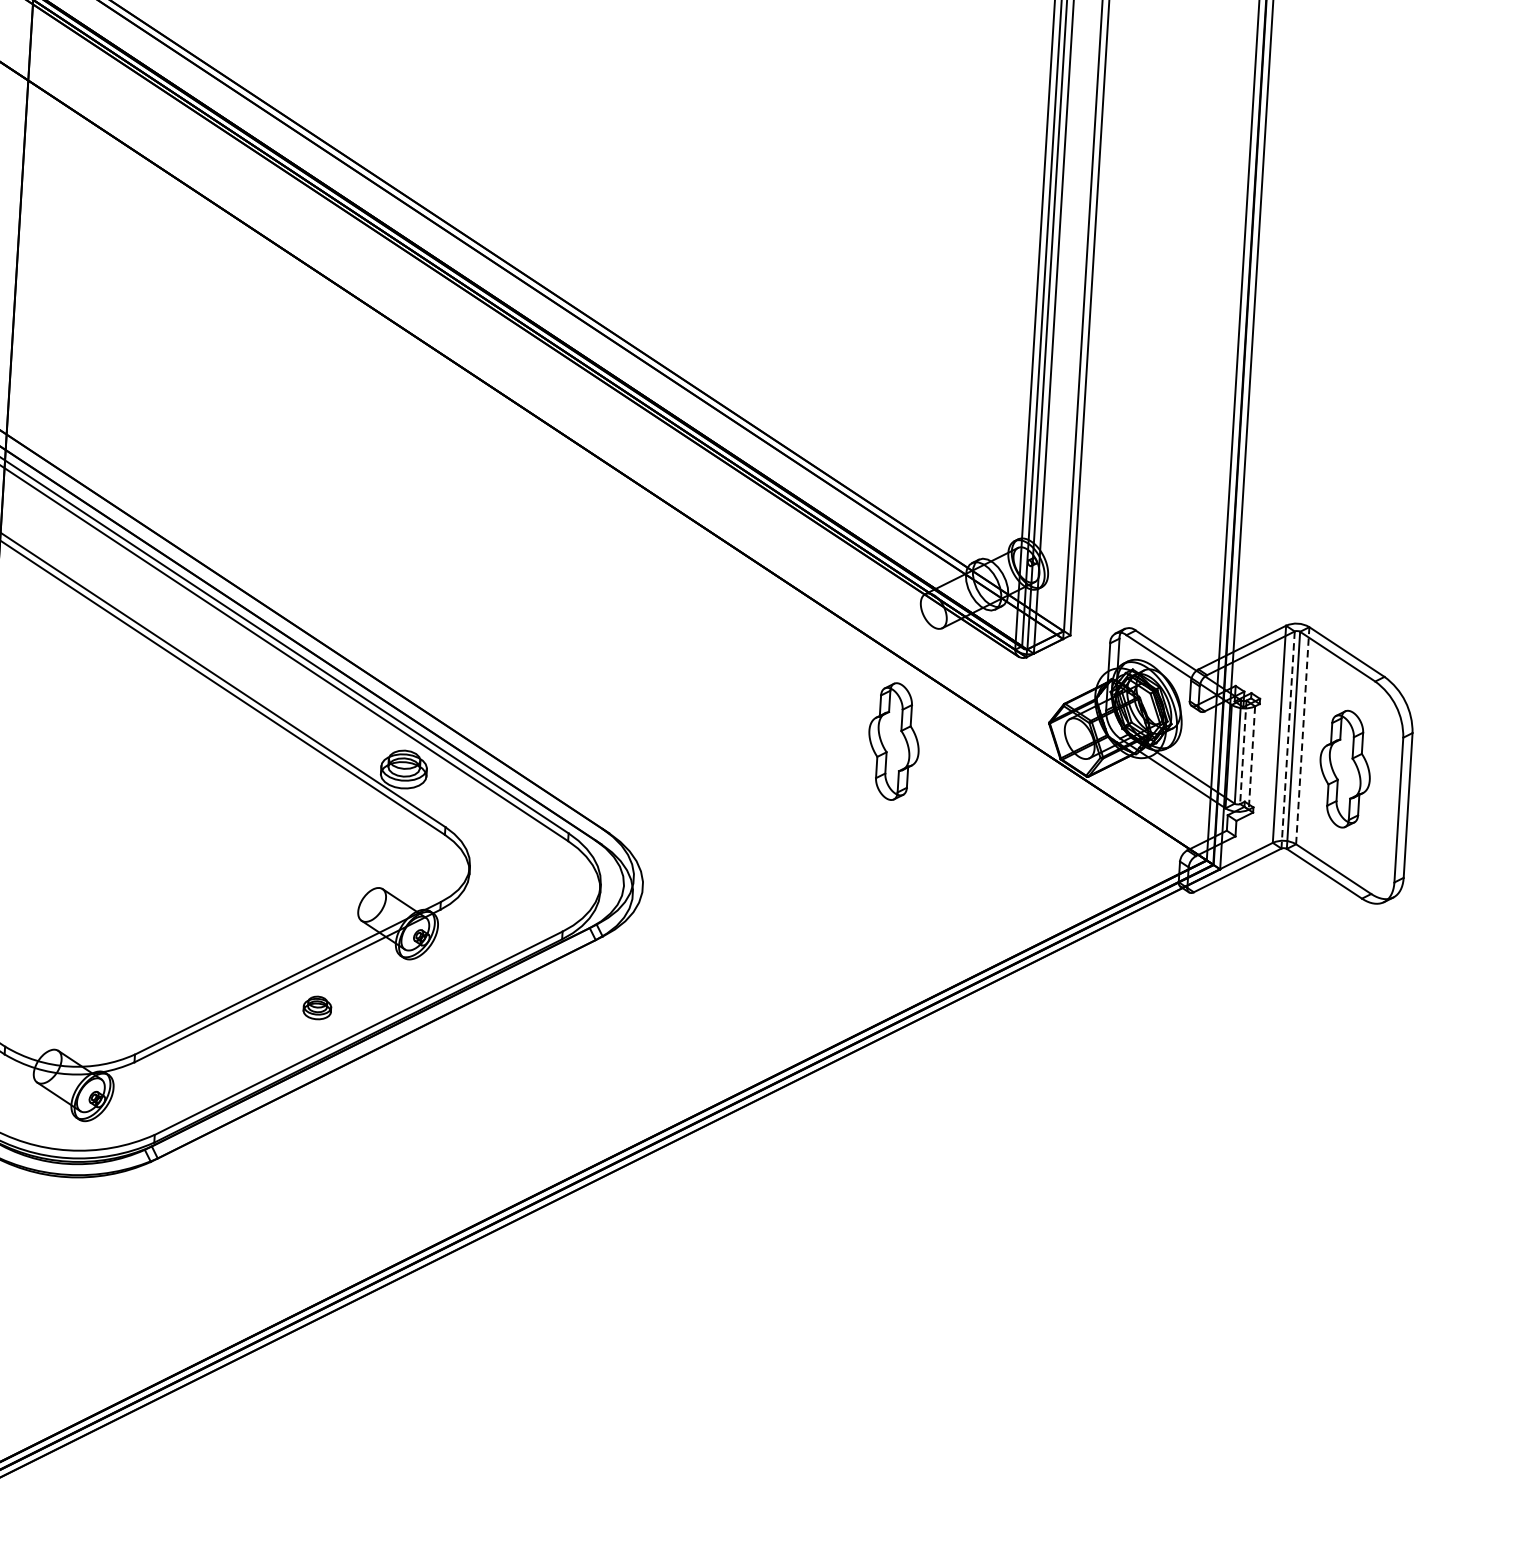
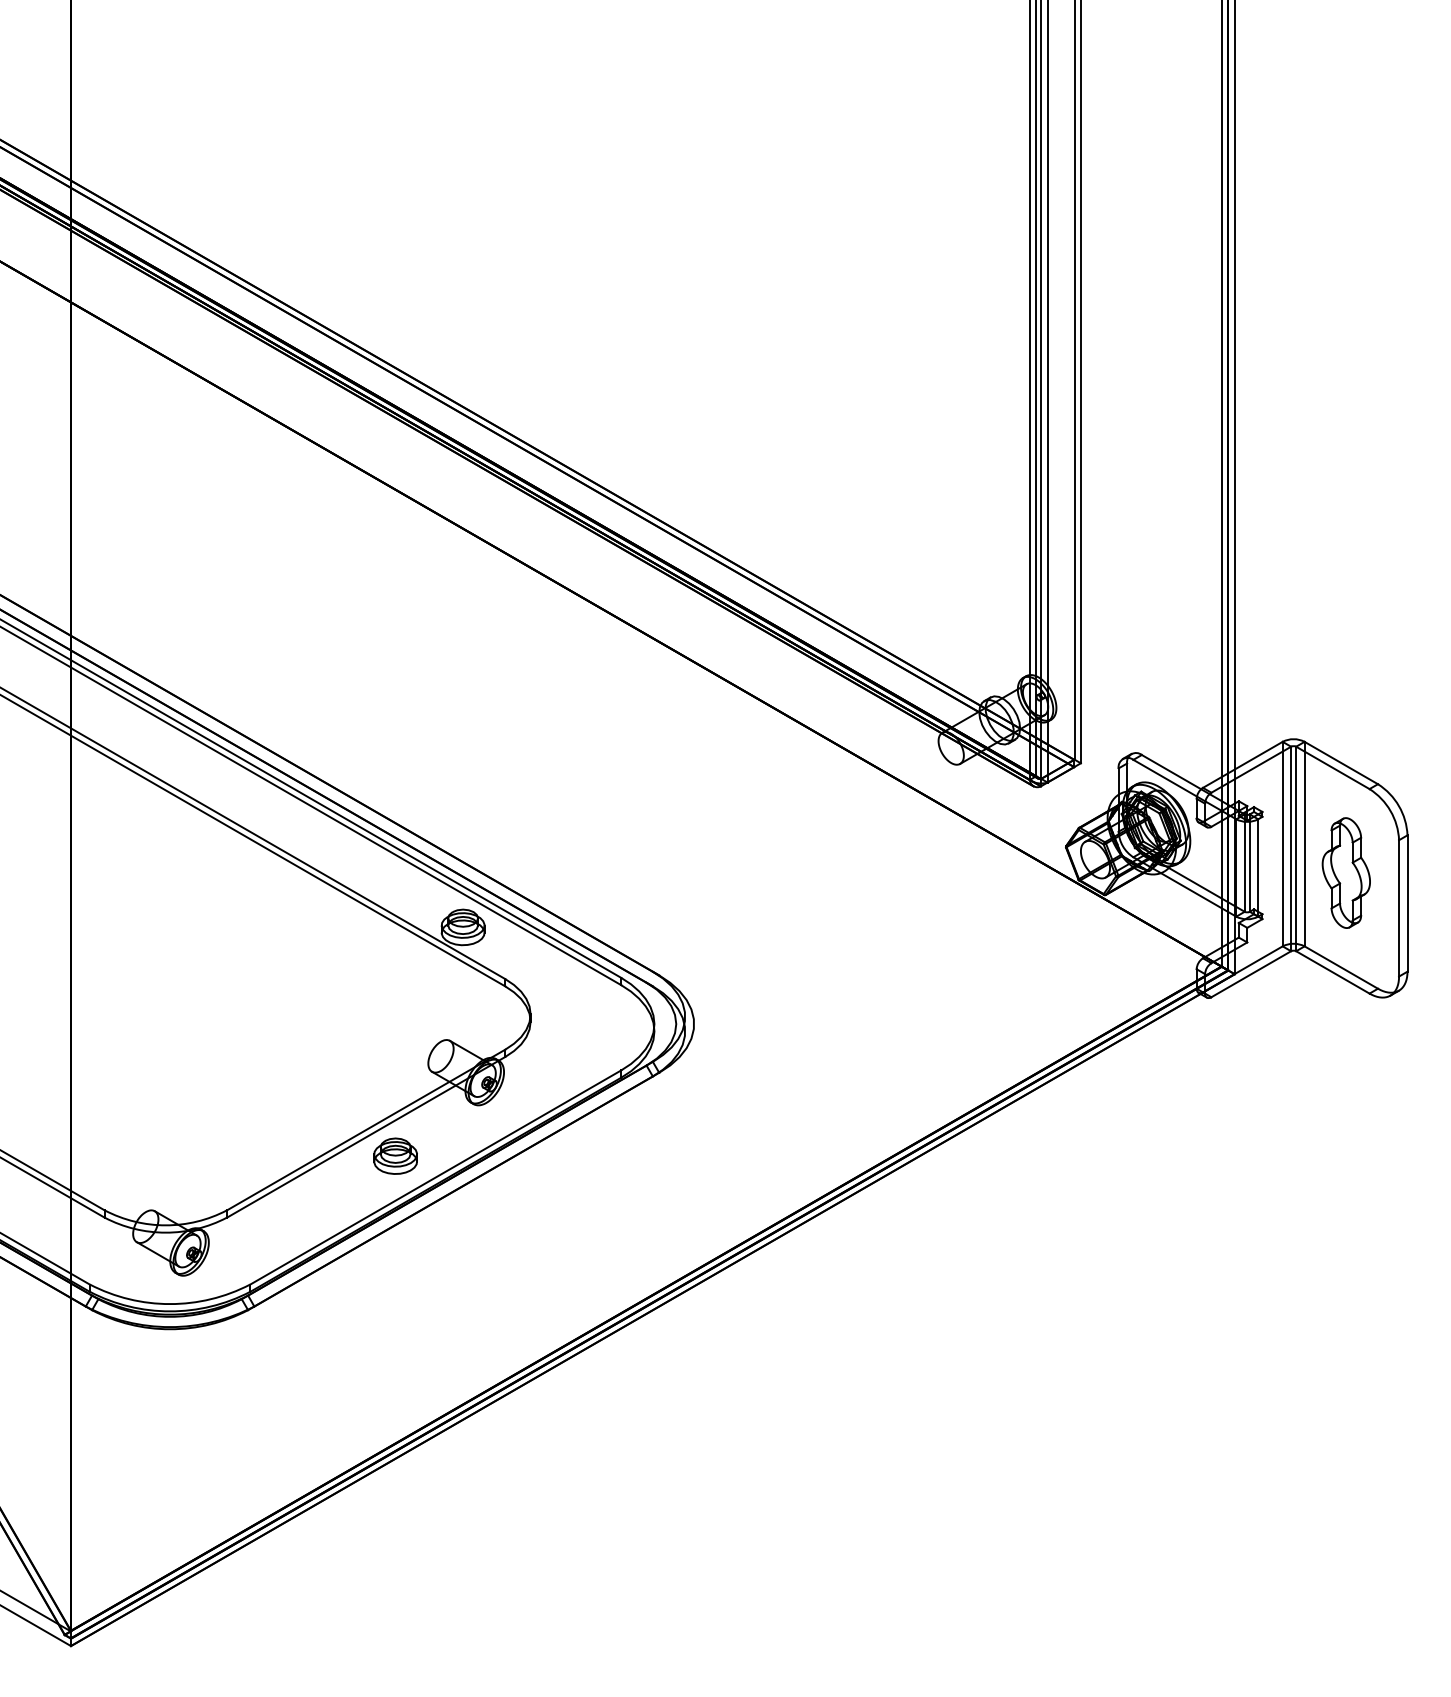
line: (1302, 735) -> (1304, 843), dashed -> solid
part: (893, 740) -> (920, 872), removed
line: (1288, 740) -> (1291, 849), dashed -> solid
line: (1242, 752) -> (1249, 863), dashed -> solid
line: (1252, 757) -> (1258, 867), dashed -> solid
part: (317, 1007) -> (395, 1155), size x1.67

